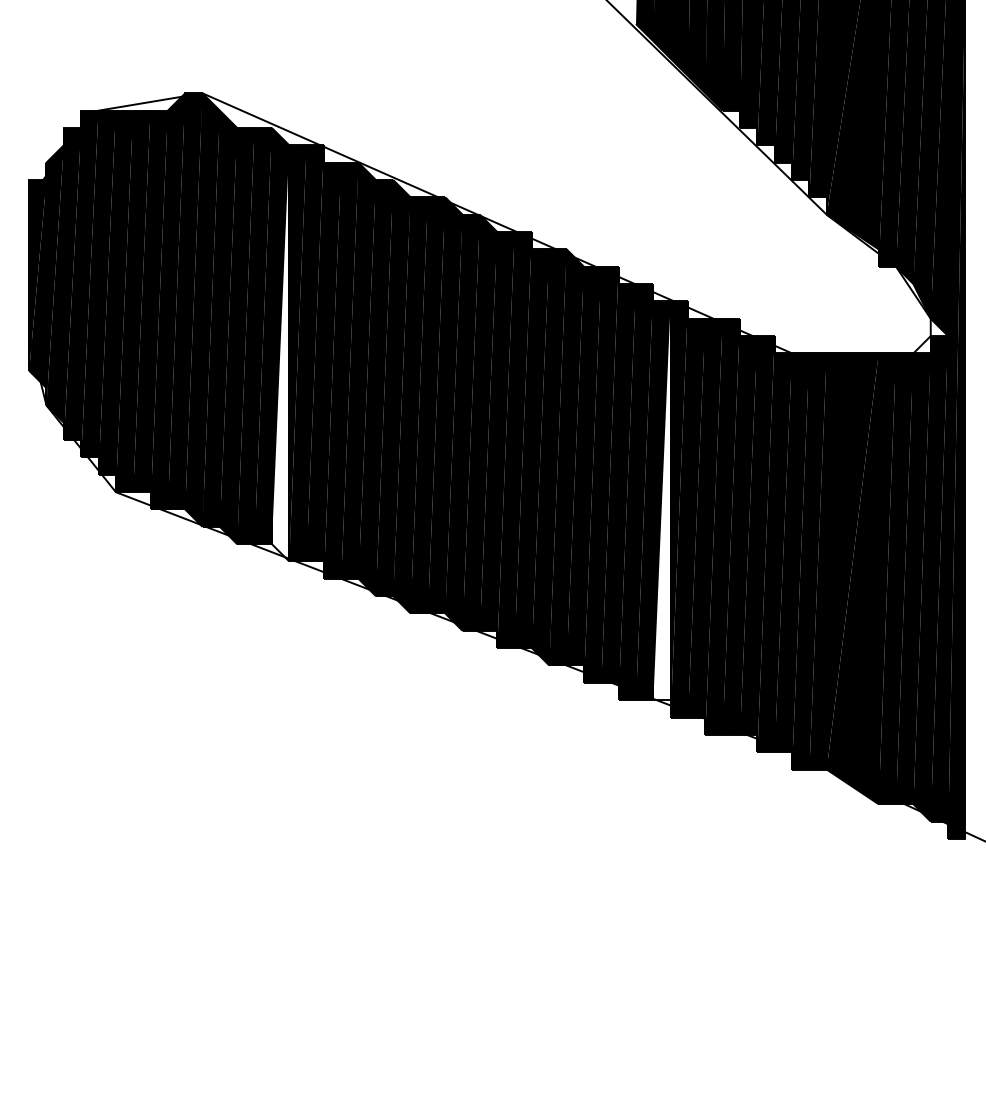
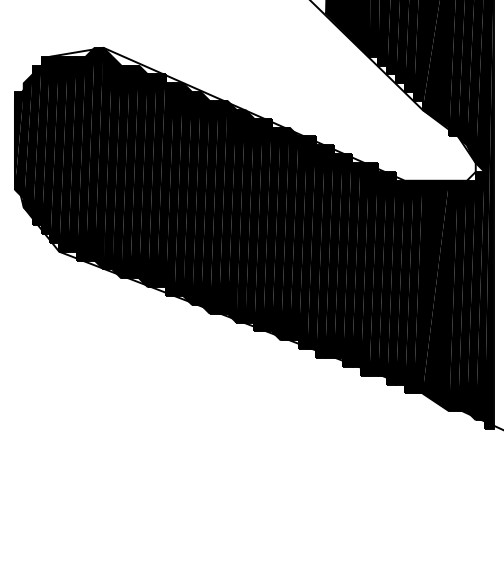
fill: (278, 352) -> (142, 180), added
fill: (660, 501) -> (337, 256), added

